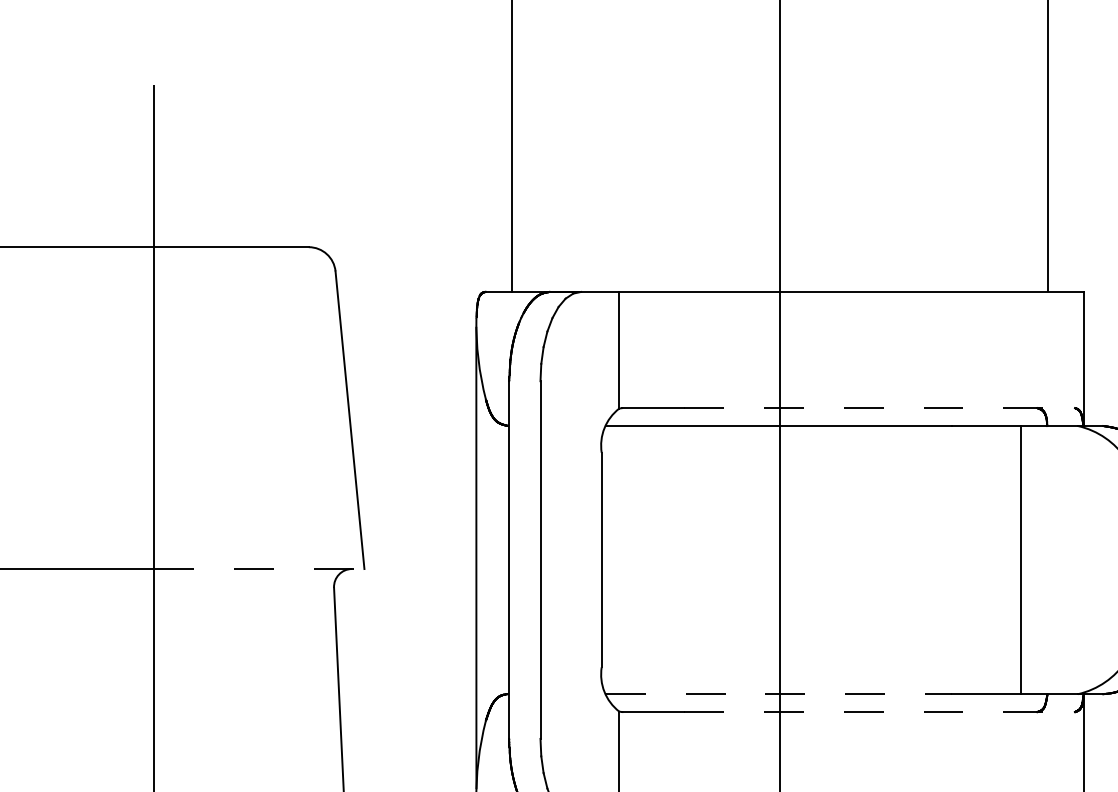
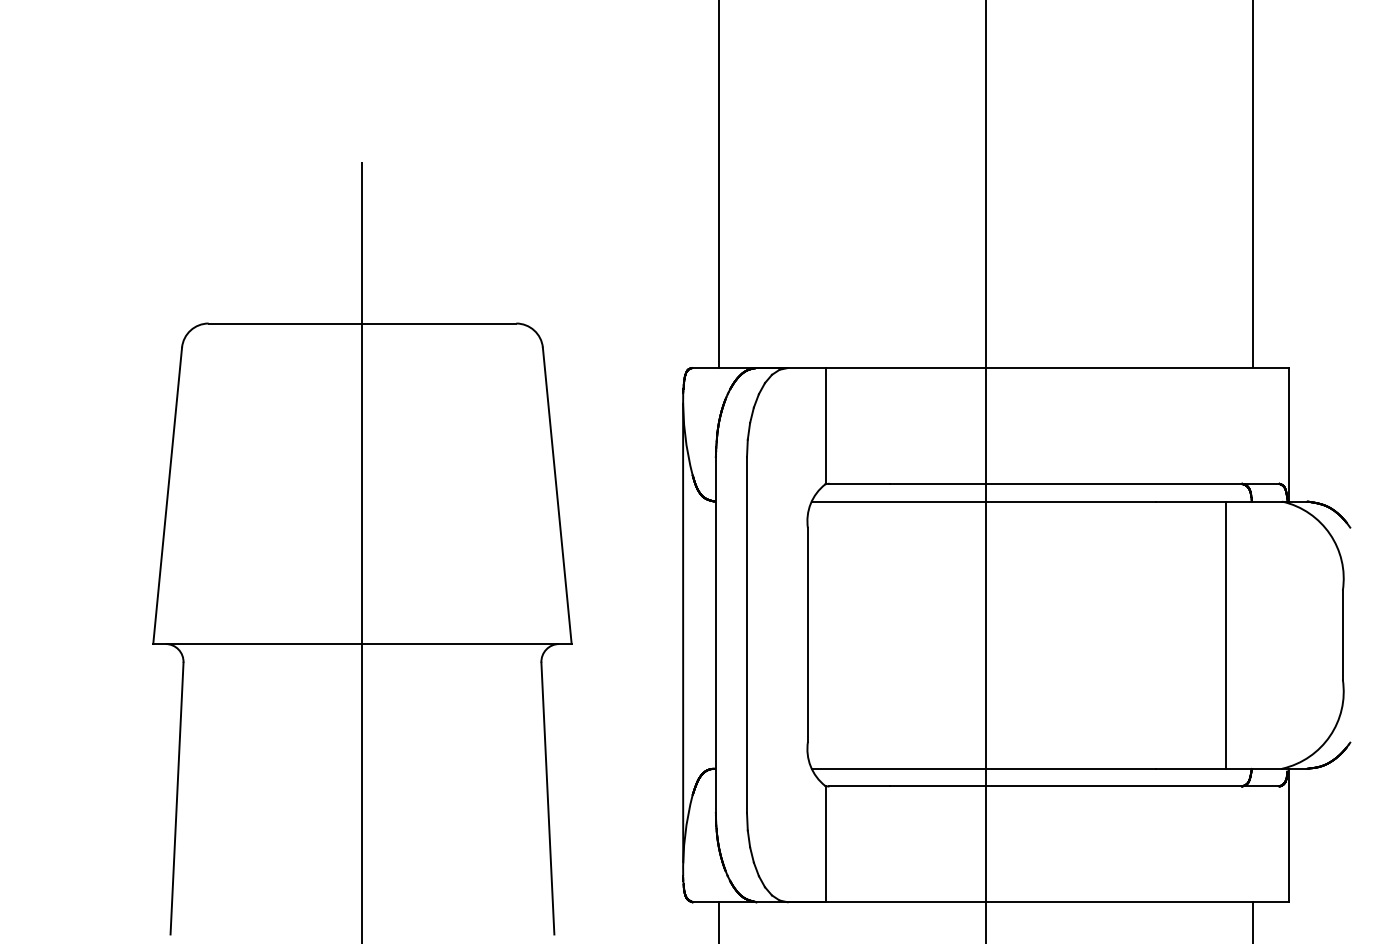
line: (879, 407) -> (1084, 483), dashed -> solid
line: (259, 569) -> (467, 644), dashed -> solid
line: (778, 693) -> (984, 768), dashed -> solid
line: (879, 712) -> (1084, 786), dashed -> solid

